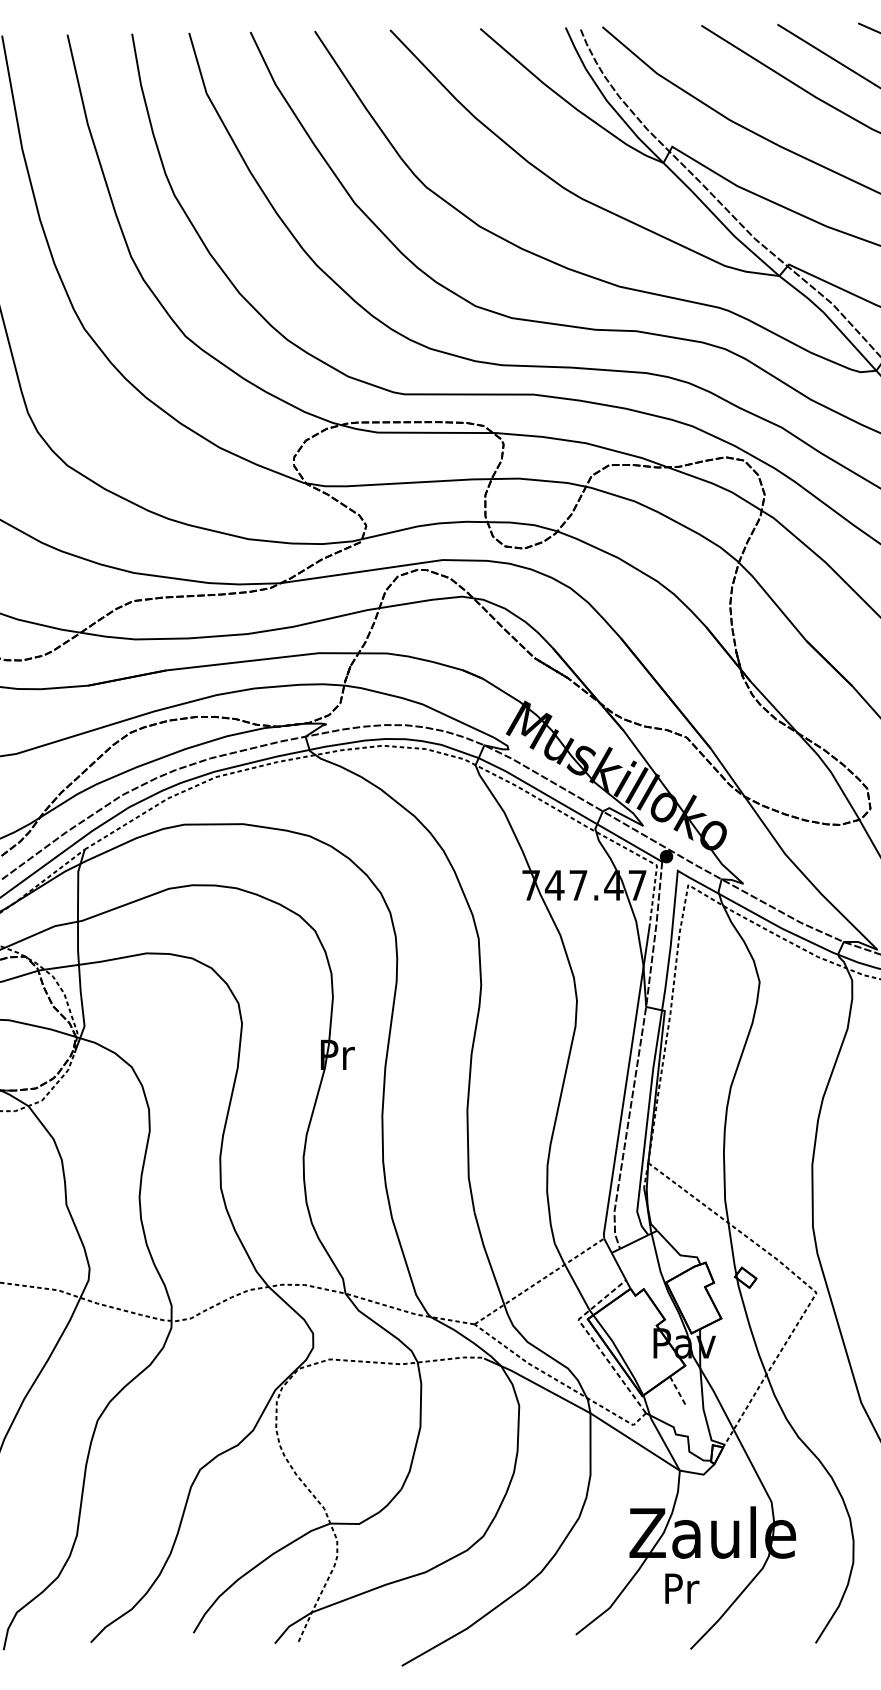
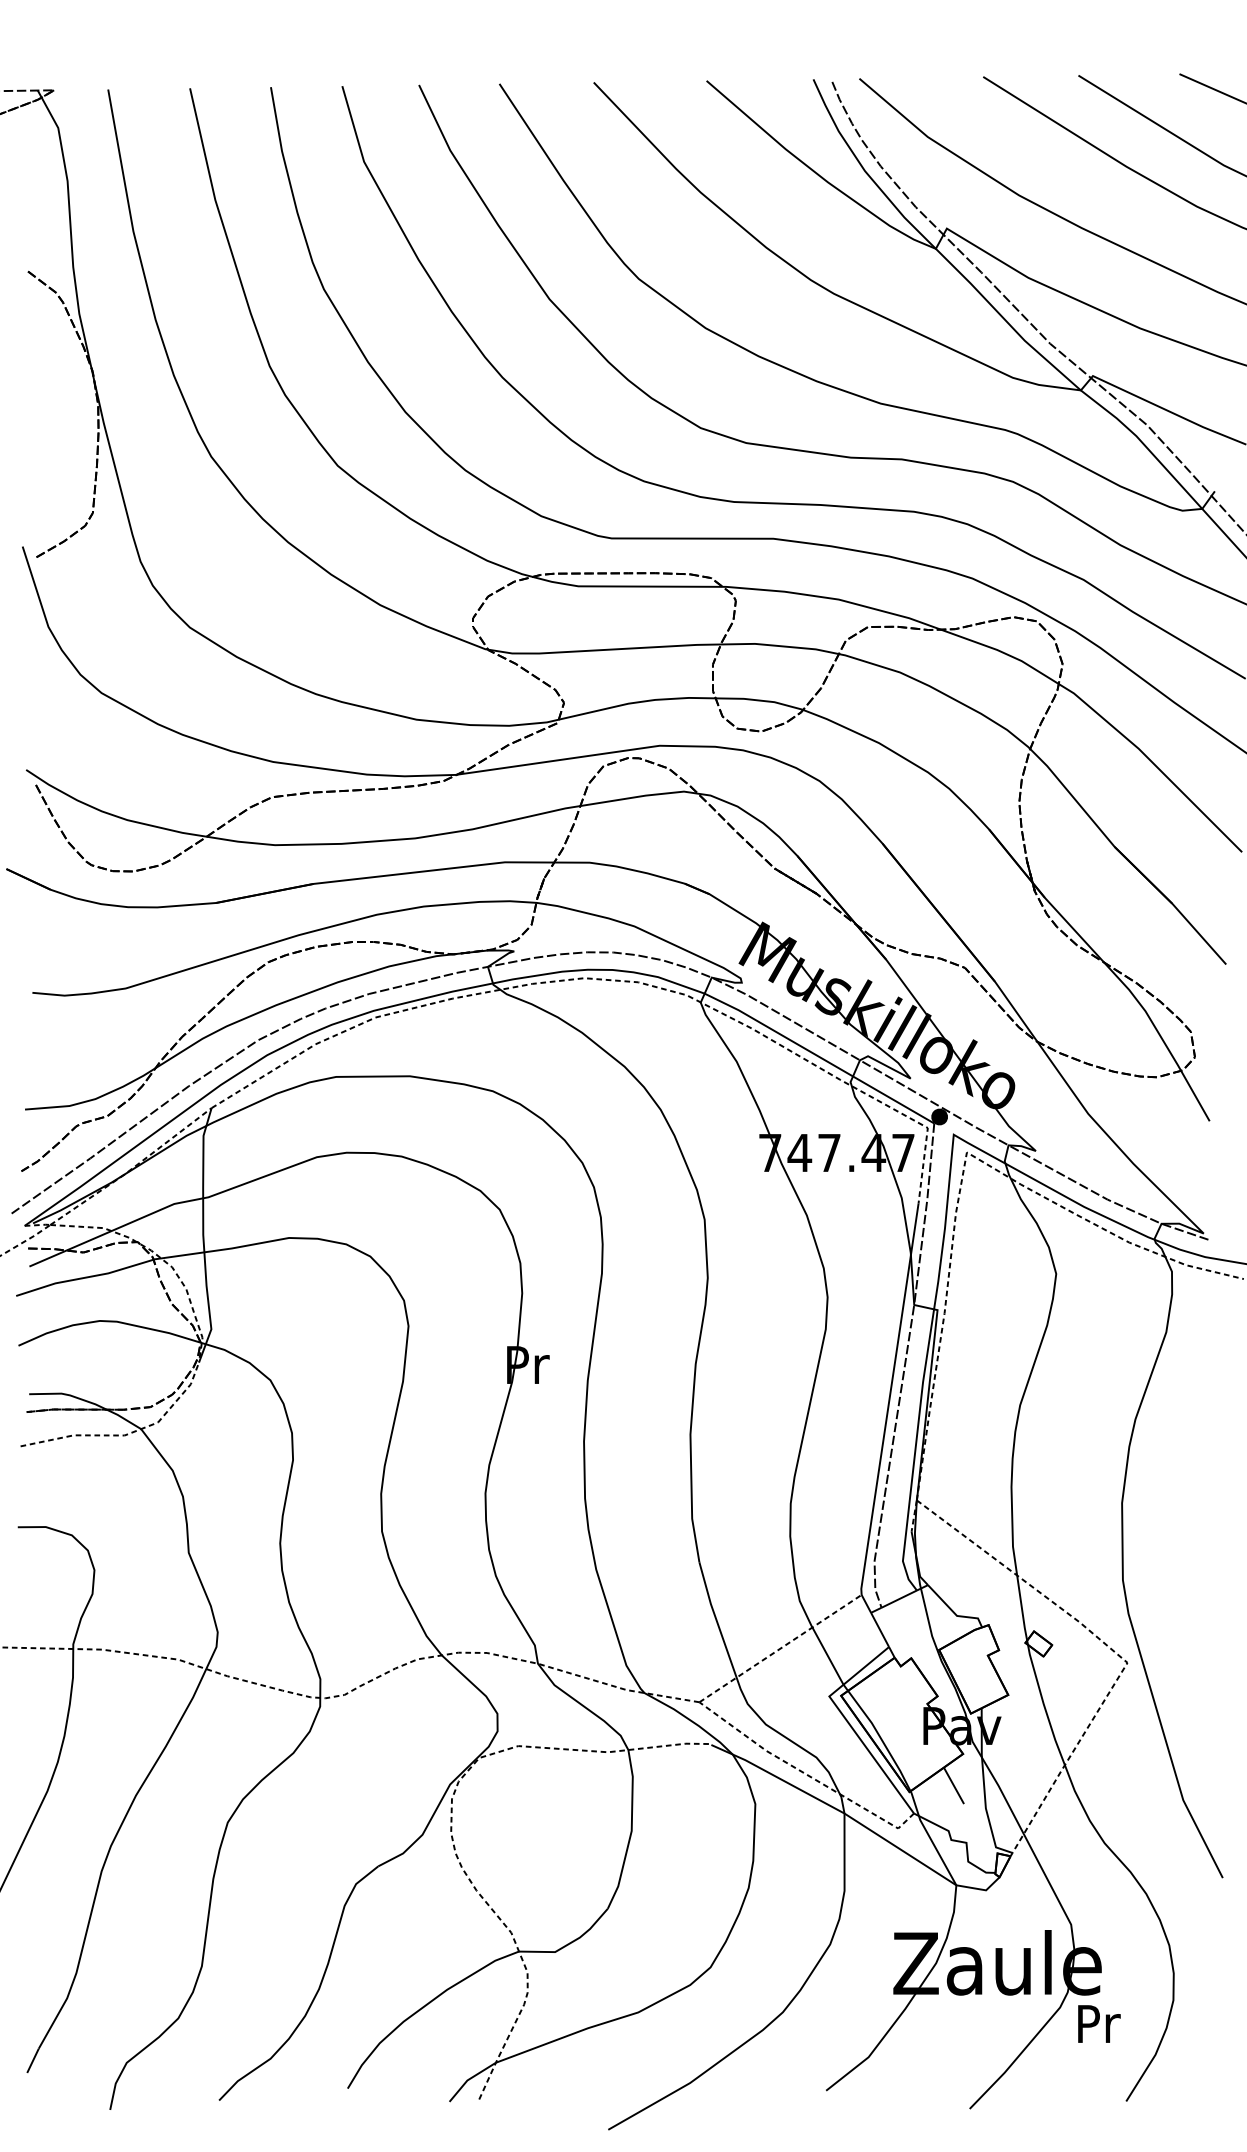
line: (593, 1341) -> (848, 1723), dashed -> solid
line: (677, 1390) -> (953, 1785), dashed -> solid
text: (682, 1588) -> (1099, 2023), moved

